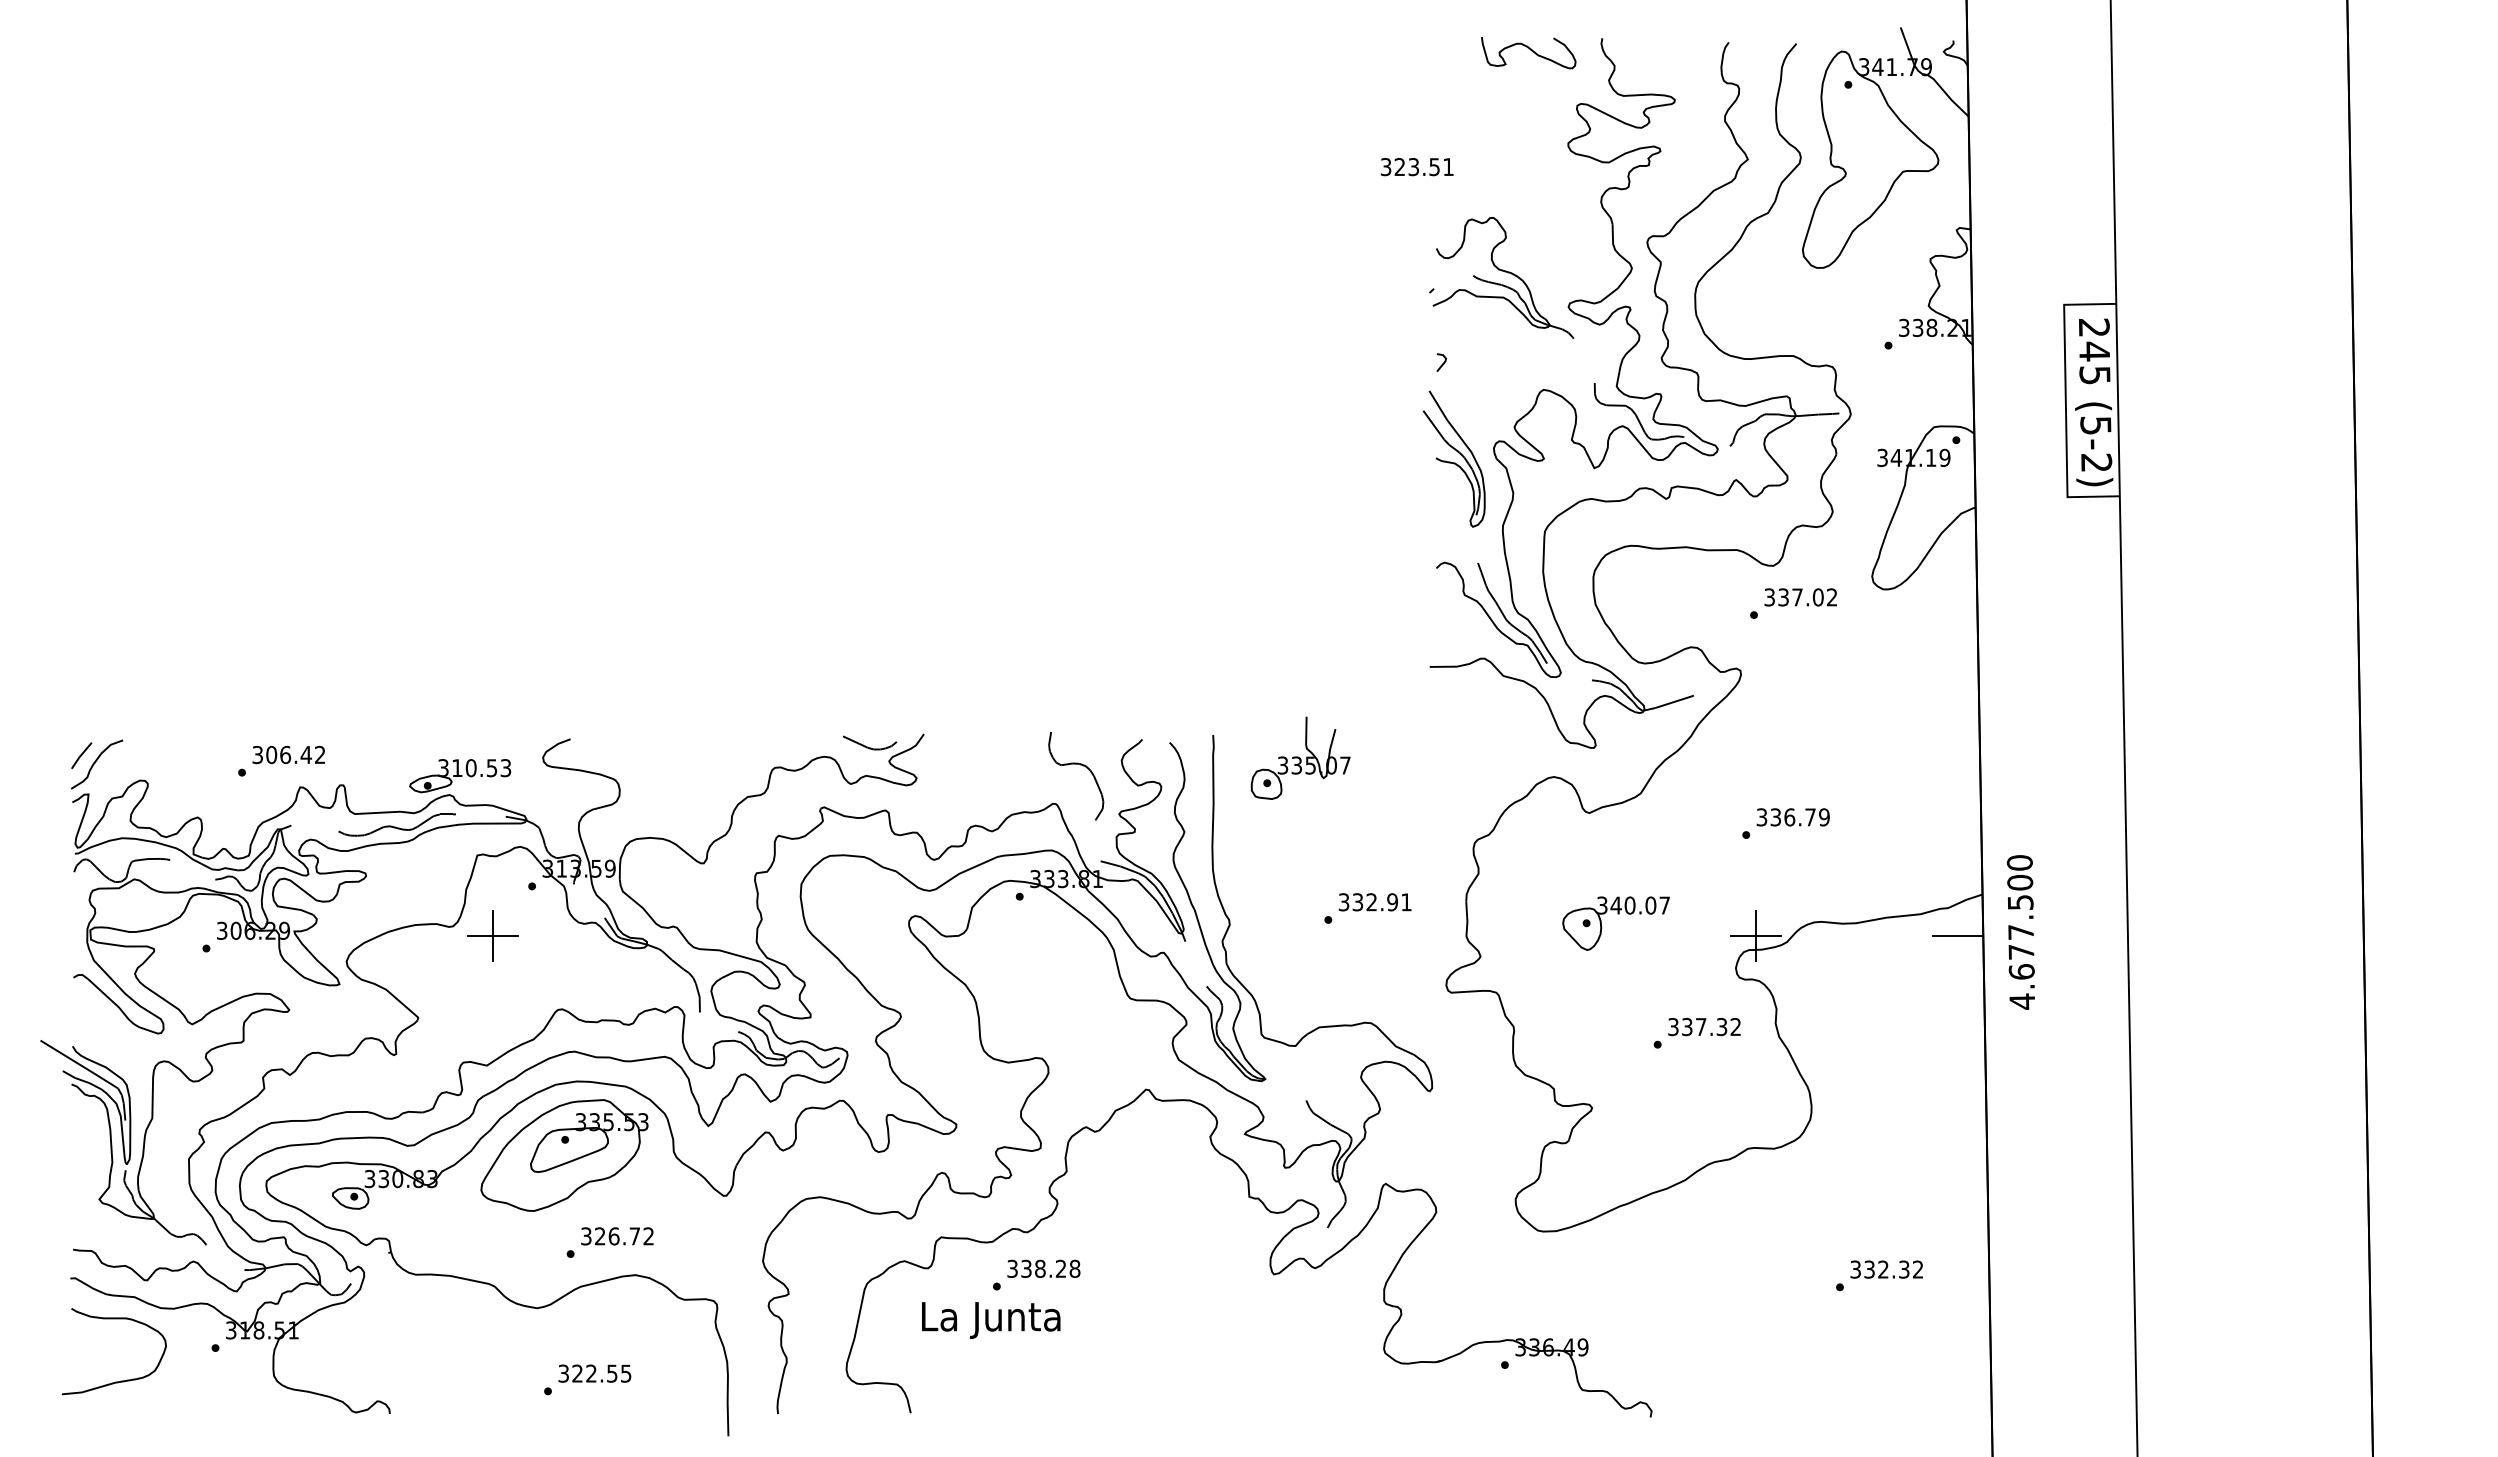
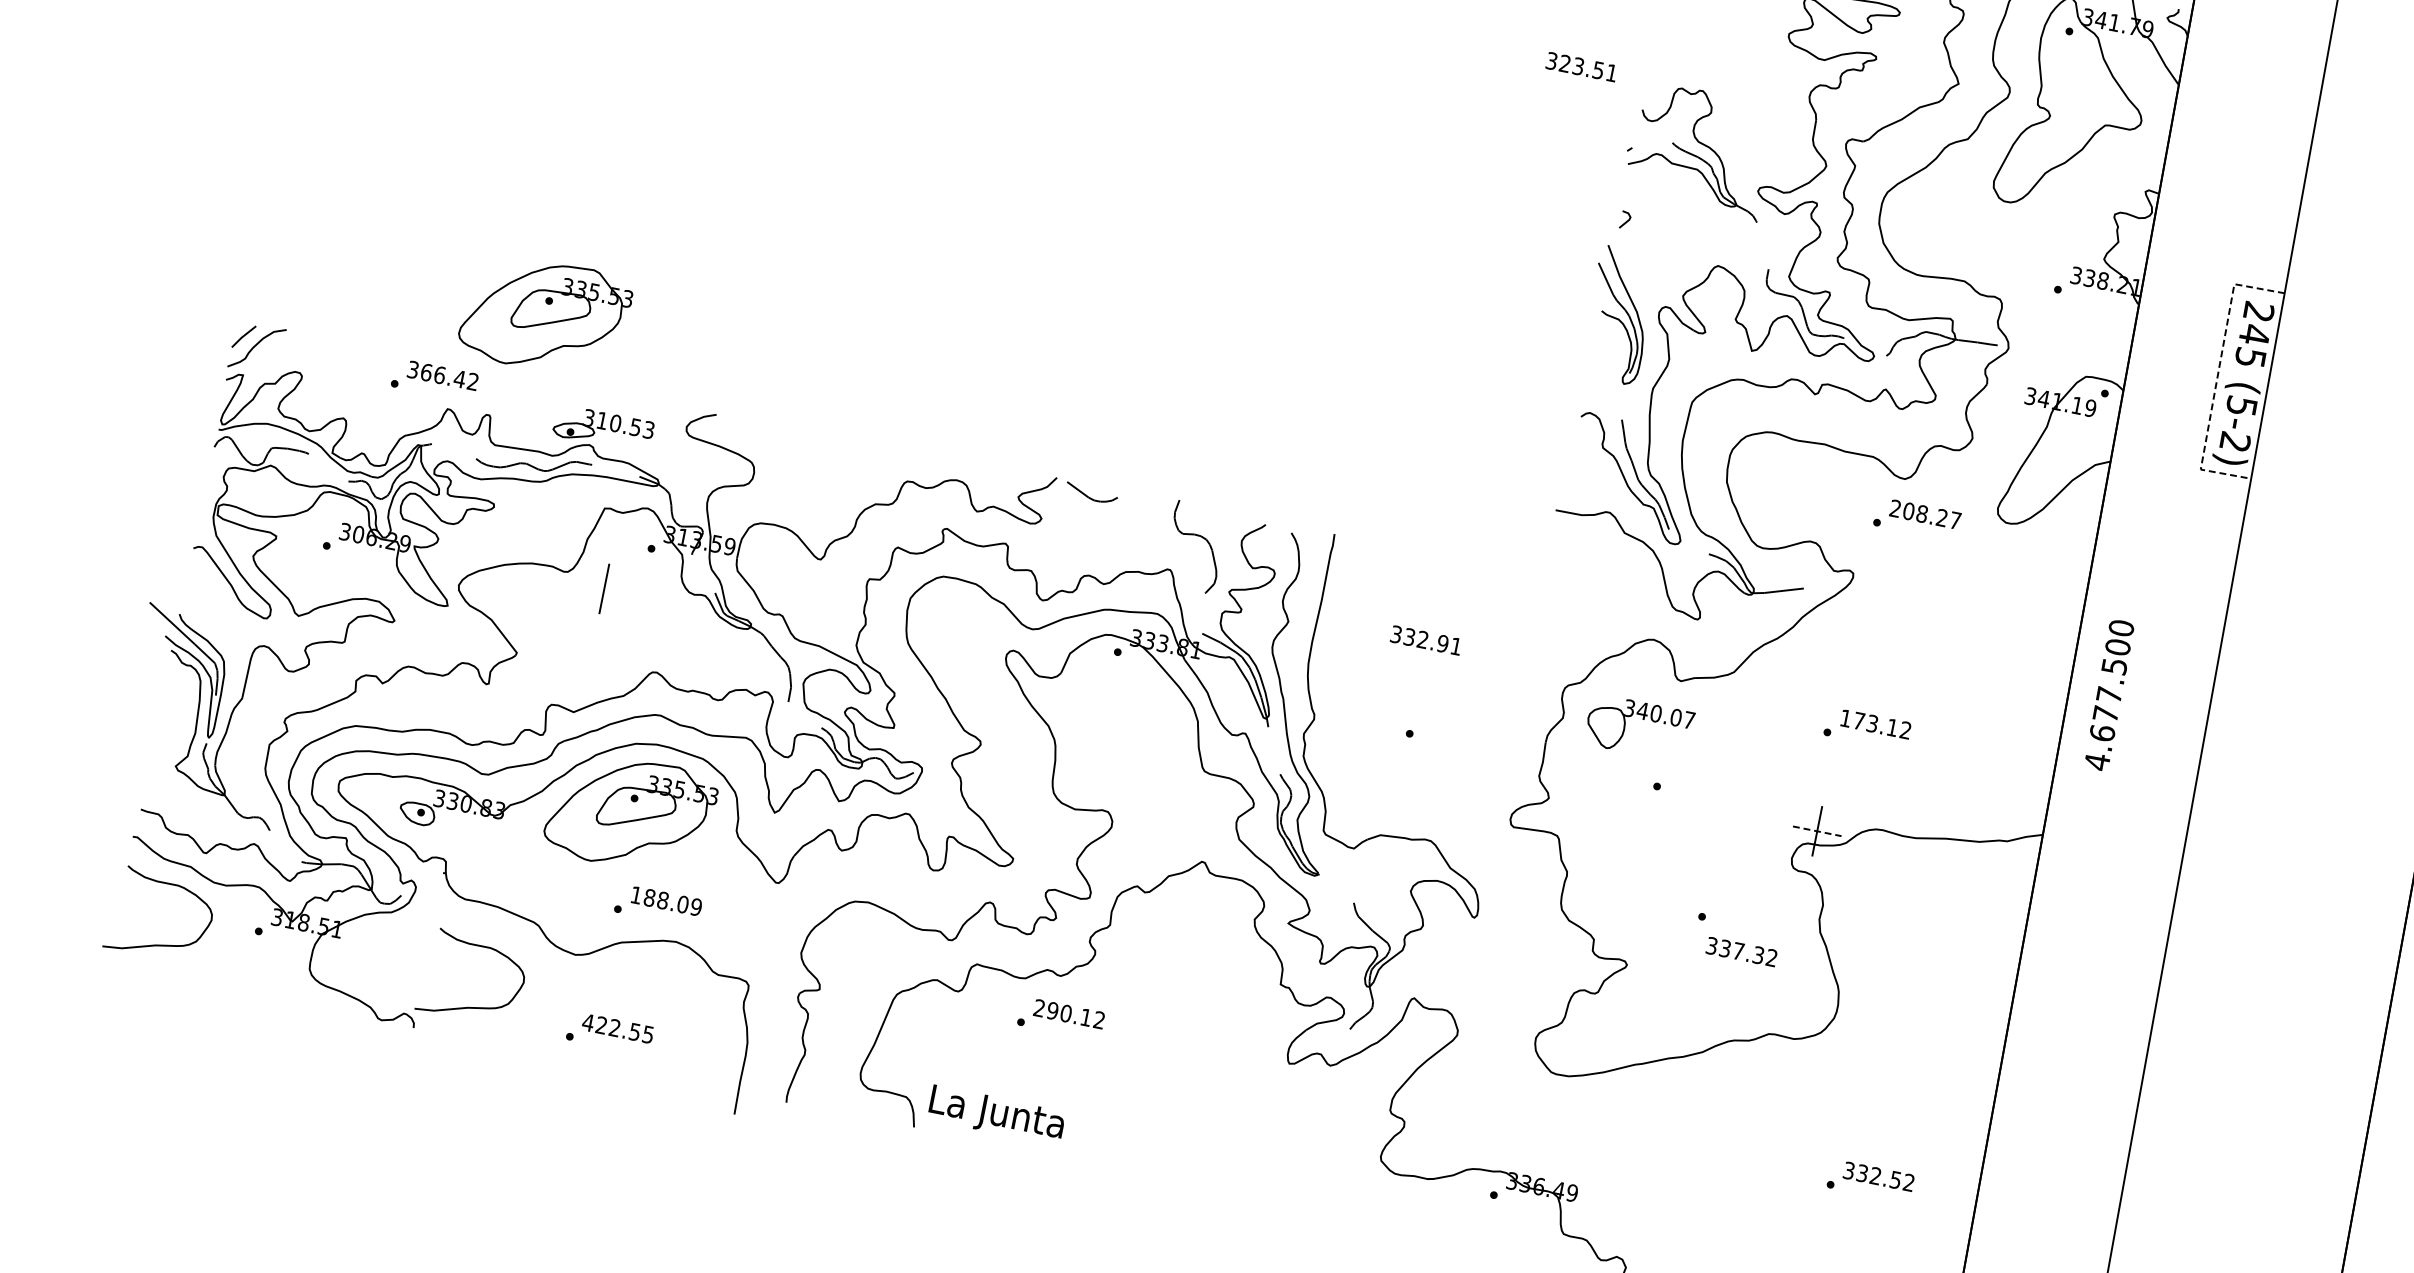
text: (1416, 167) -> (1580, 67), moved
line: (2065, 401) -> (2217, 377), solid -> dashed
text: (1800, 597) -> (1925, 514), 337.02 -> 208.27
part: (379, 674) -> (545, 315), added
curve: (867, 746) -> (1088, 496), moved
text: (271, 754) -> (426, 372), 306.42 -> 366.42
part: (1300, 757) -> (1414, 572), removed
text: (1792, 817) -> (1875, 724), 336.79 -> 173.12
text: (1374, 902) -> (1425, 640), moved
part: (1617, 914) -> (1642, 719), moved
text: (2020, 932) -> (2108, 695), moved
line: (492, 936) -> (603, 589), removed
line: (1756, 936) -> (1817, 831), solid -> dashed
line: (1957, 936) -> (2010, 870), removed
text: (1704, 1027) -> (1741, 952), moved
text: (617, 1236) -> (666, 901), 326.72 -> 188.09
text: (1043, 1268) -> (1069, 1013), 338.28 -> 290.12
text: (1904, 1268) -> (1896, 1179), 332.32 -> 332.52
text: (991, 1320) -> (997, 1115), moved
text: (563, 1373) -> (588, 1022), 322.55 -> 422.55
curve: (446, 1380) -> (474, 1006), added

